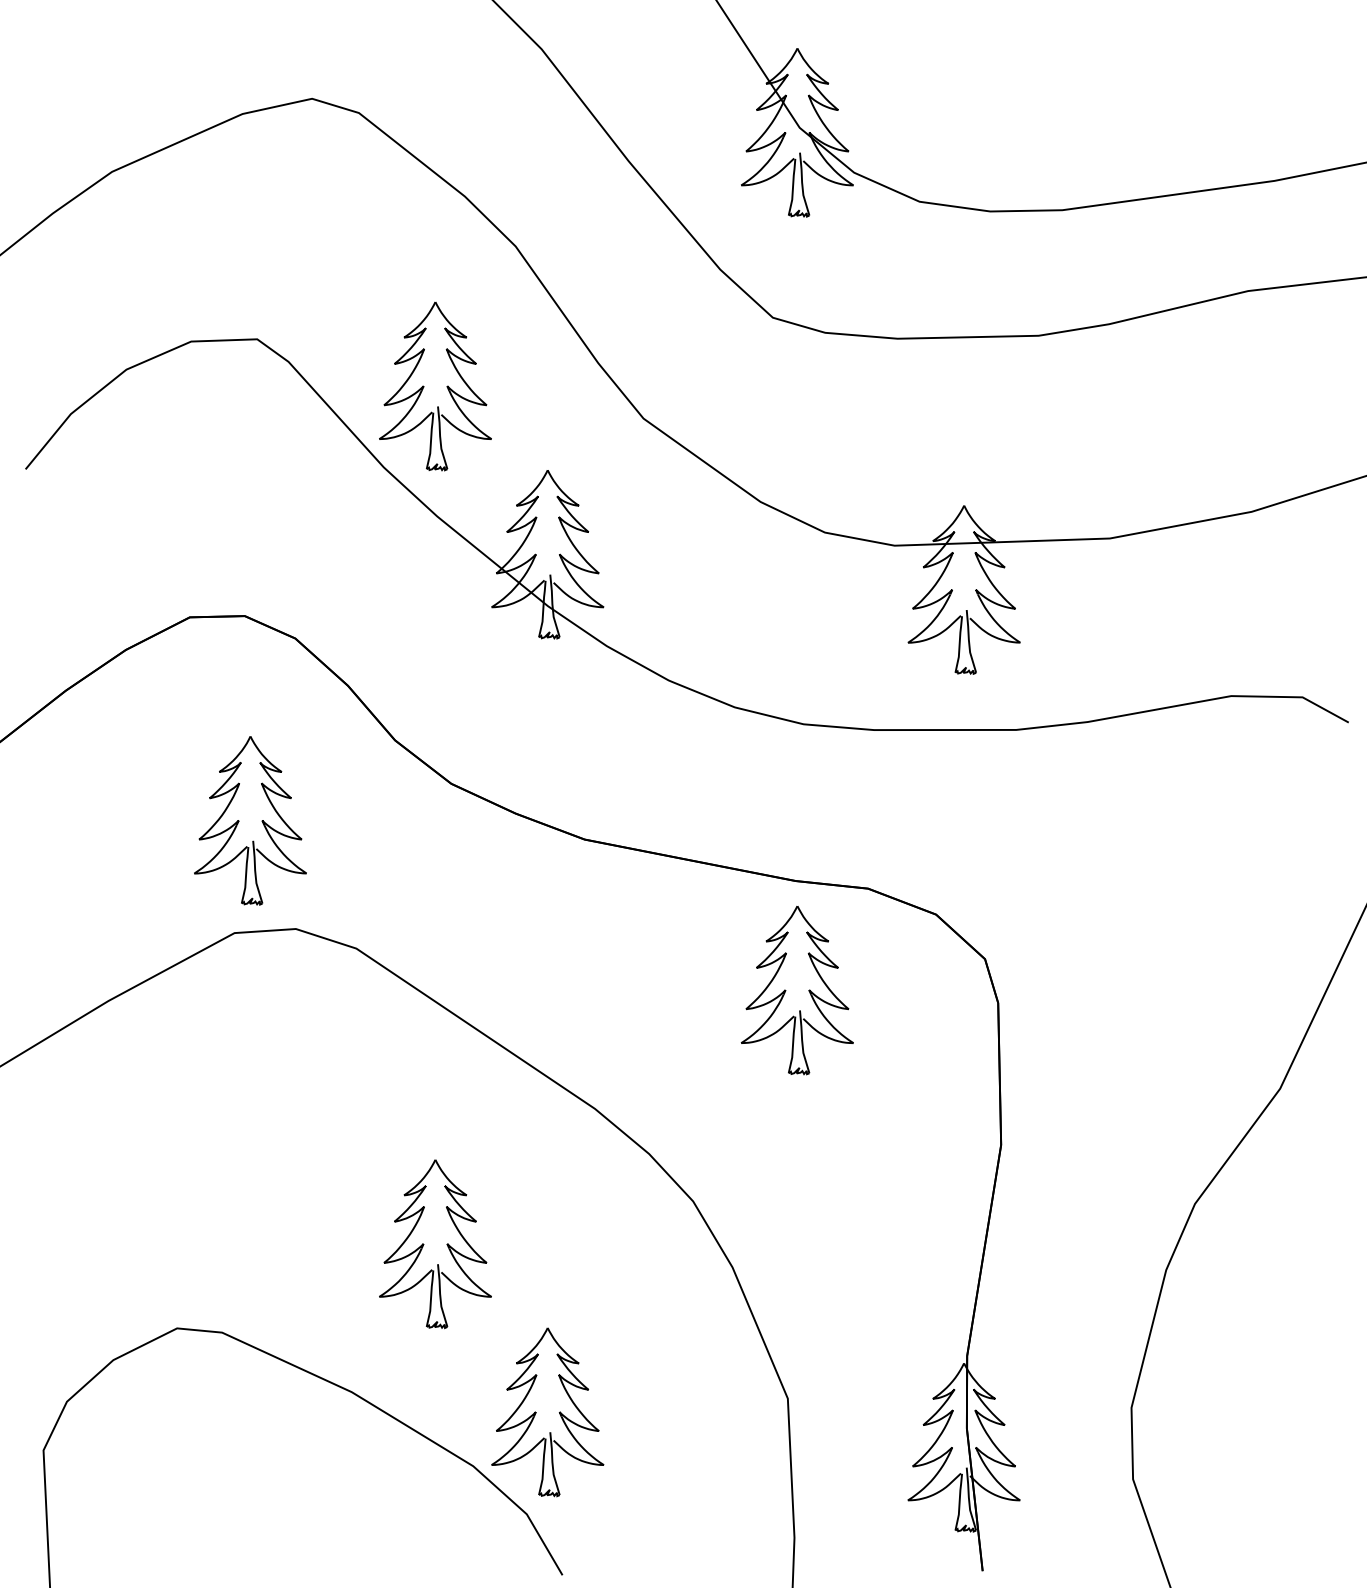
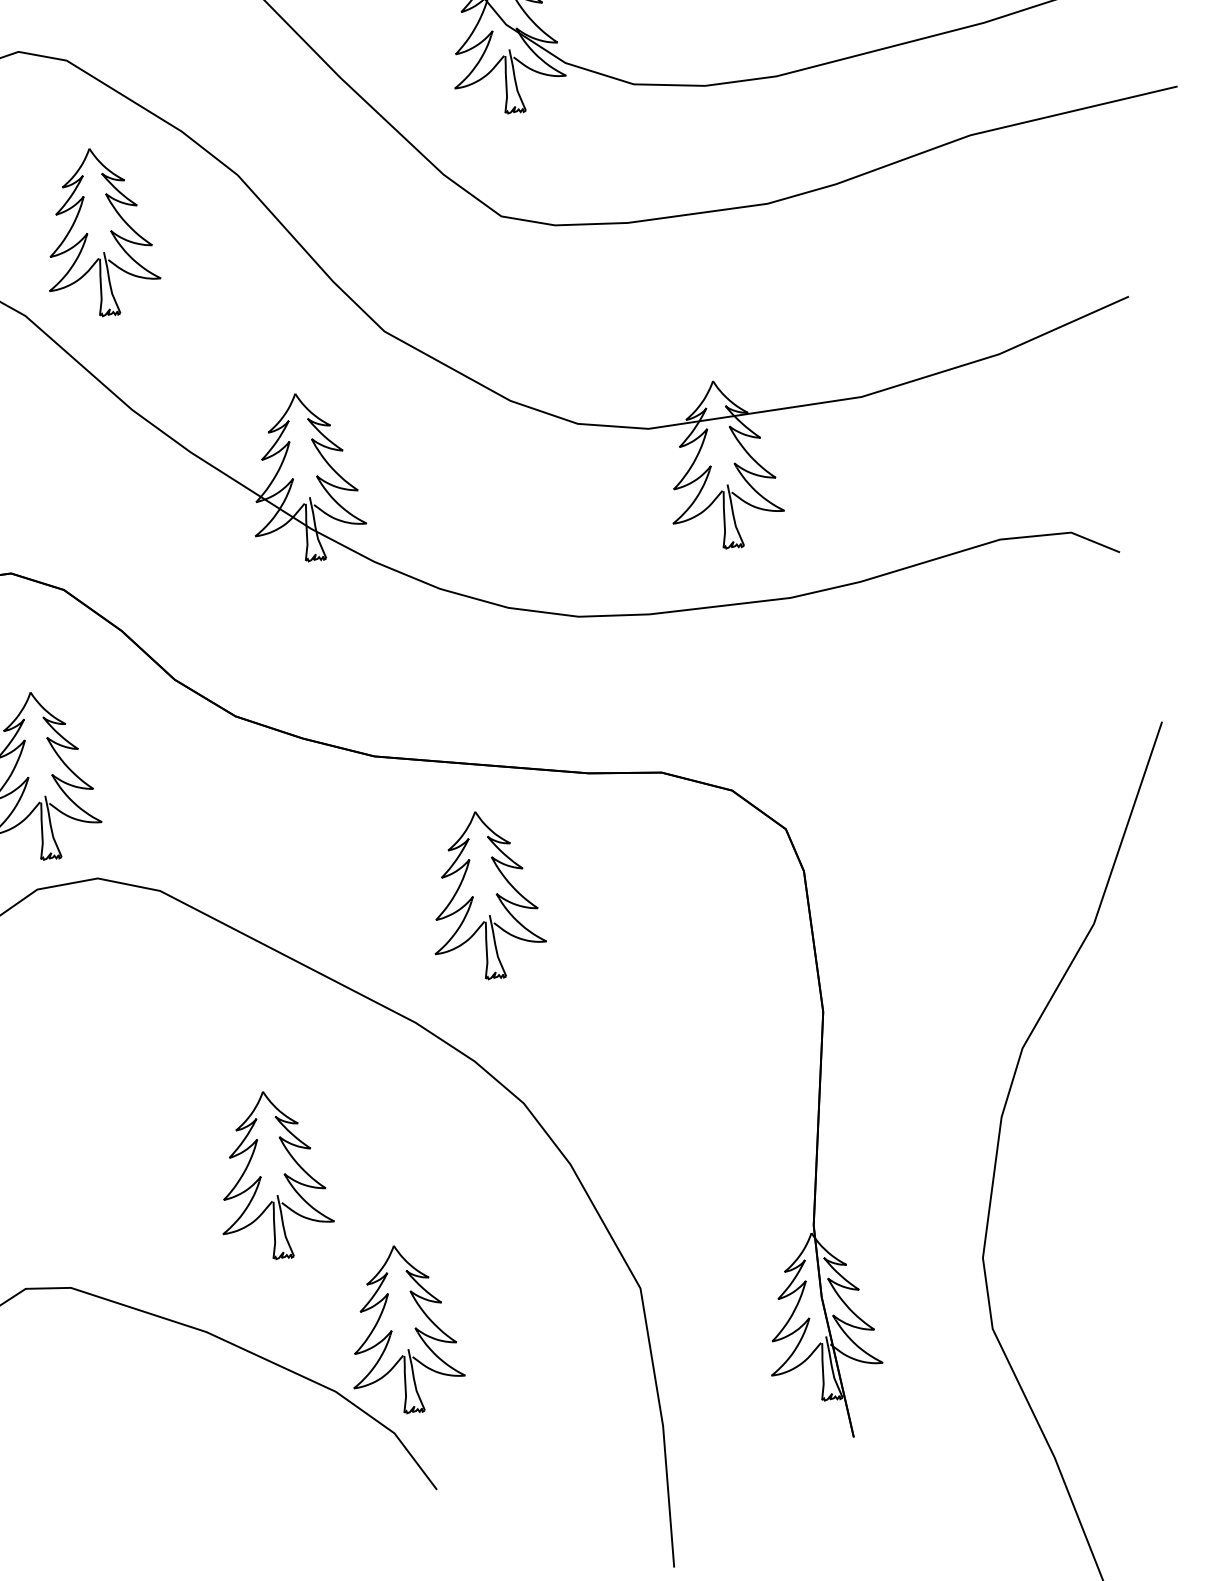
part: (424, 386) -> (88, 233), moved
part: (786, 990) -> (474, 896), moved

